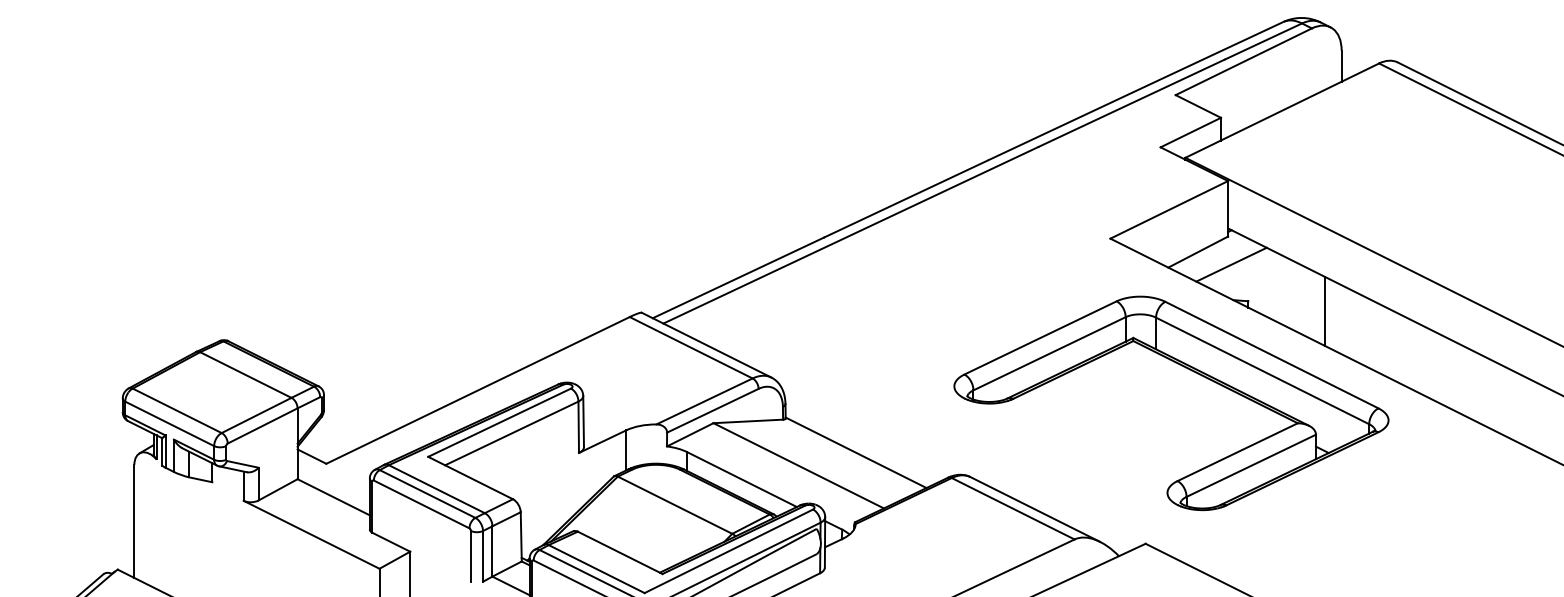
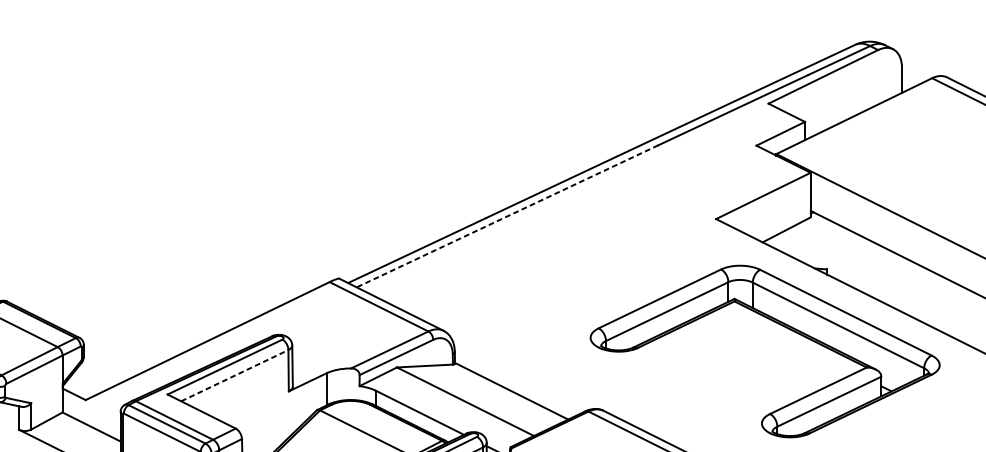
line: (850, 235) -> (507, 216), solid -> dashed
line: (1231, 264) -> (813, 239), removed
line: (1325, 311) -> (889, 277), removed
line: (511, 433) -> (234, 375), solid -> dashed

